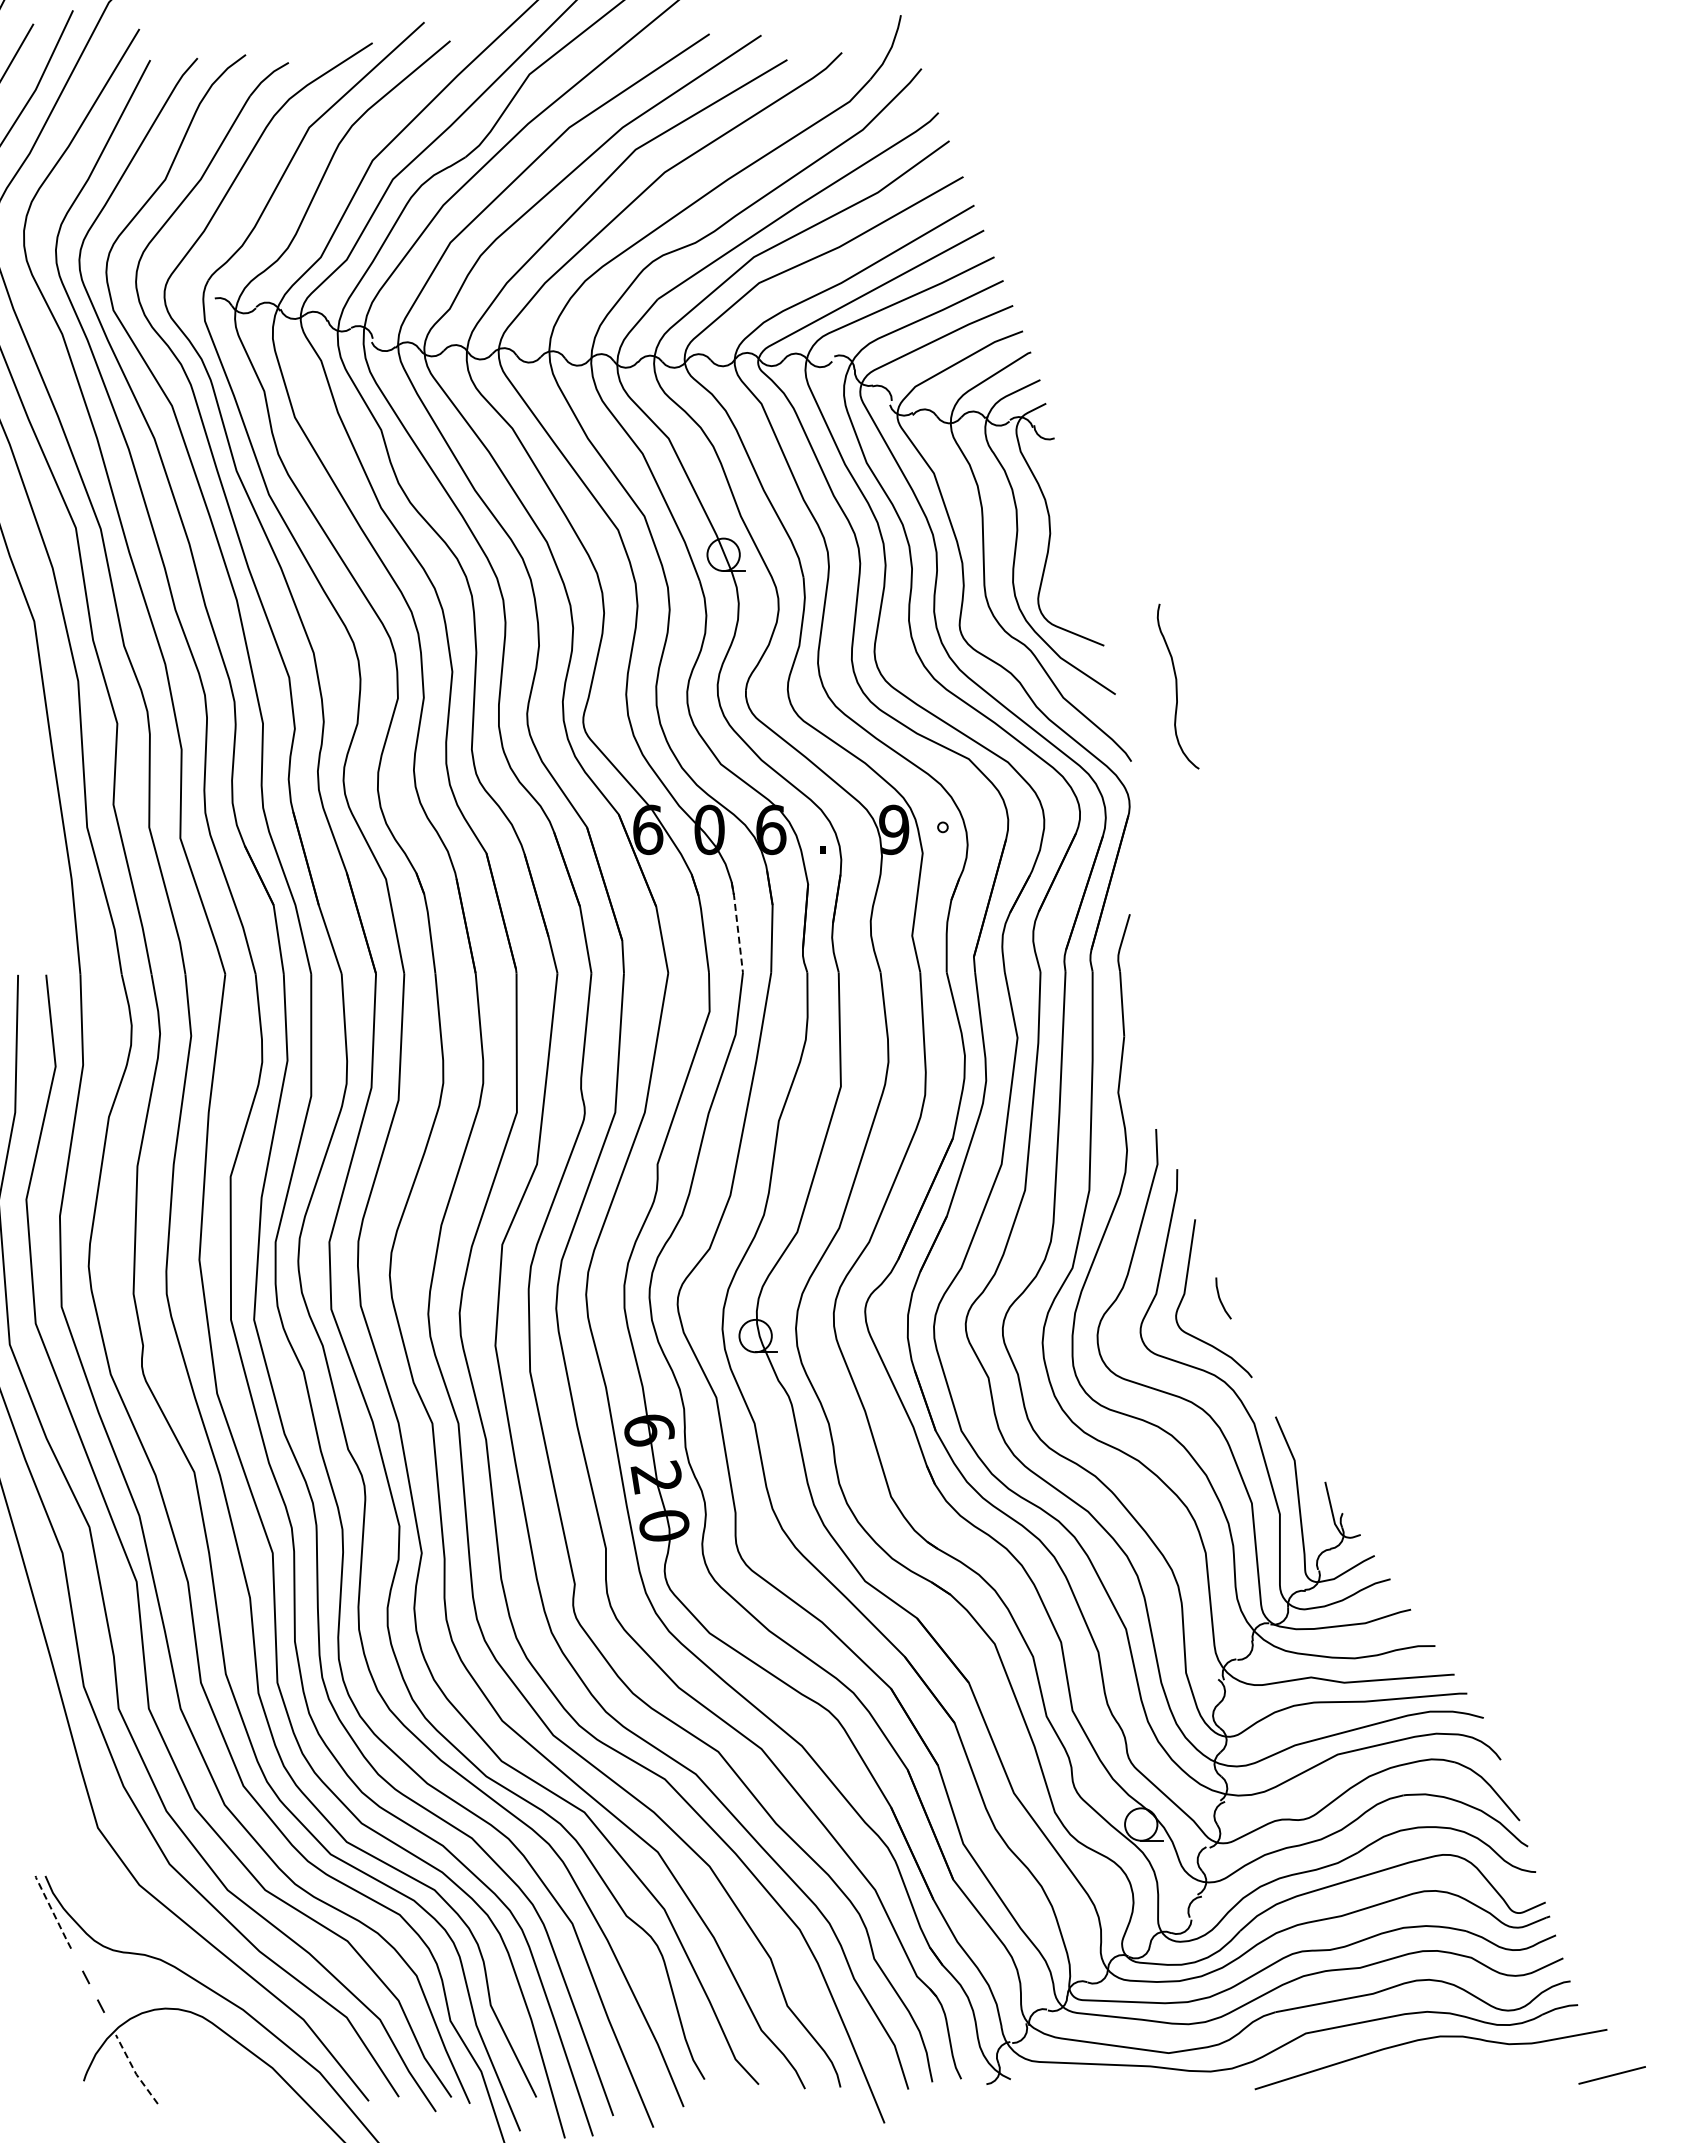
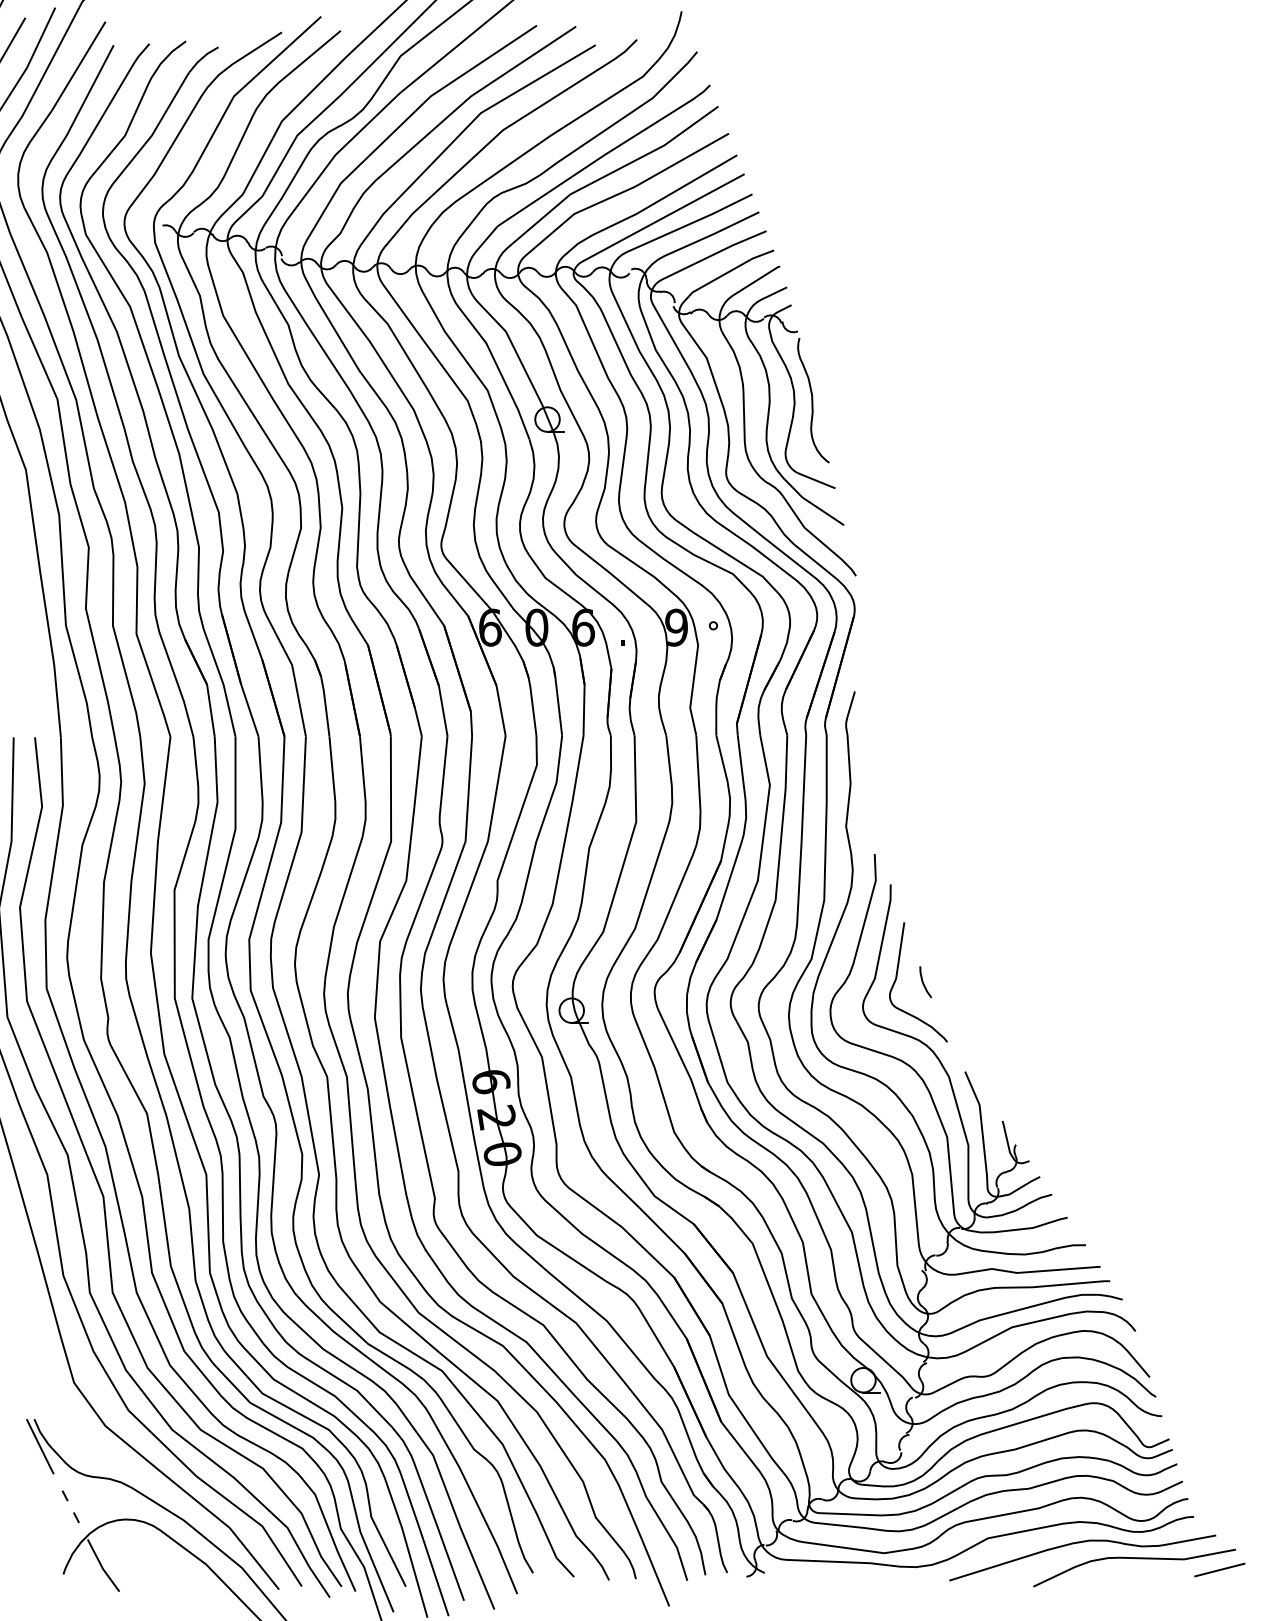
curve: (1177, 686) -> (812, 400), moved
line: (737, 927) -> (558, 701), dashed -> solid
line: (53, 1912) -> (40, 1446), dashed -> solid
curve: (1499, 2060) -> (1134, 1558), added
line: (134, 2070) -> (101, 1566), dashed -> solid

